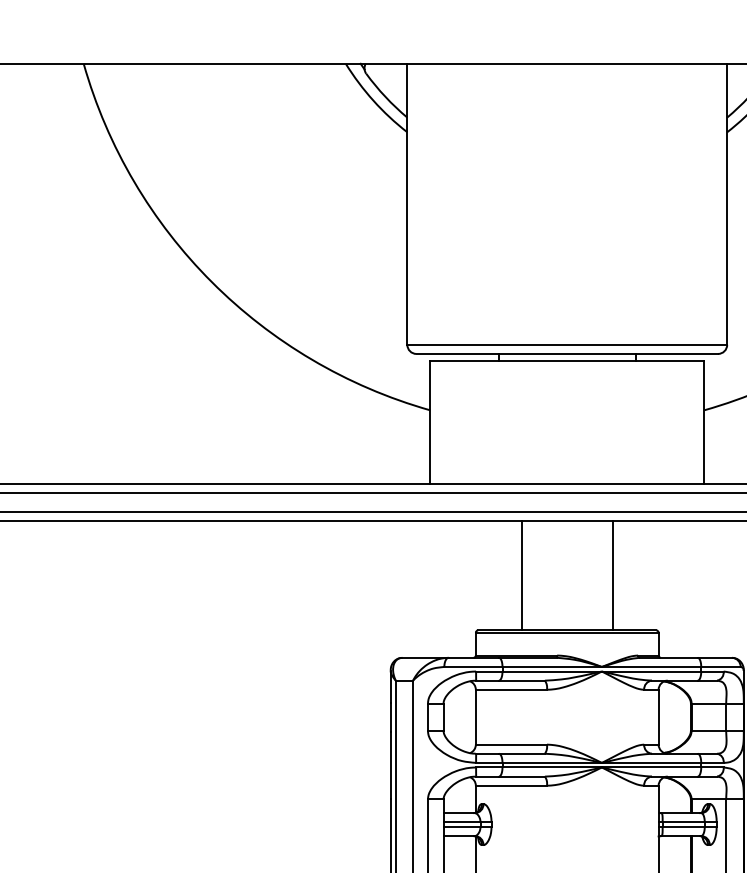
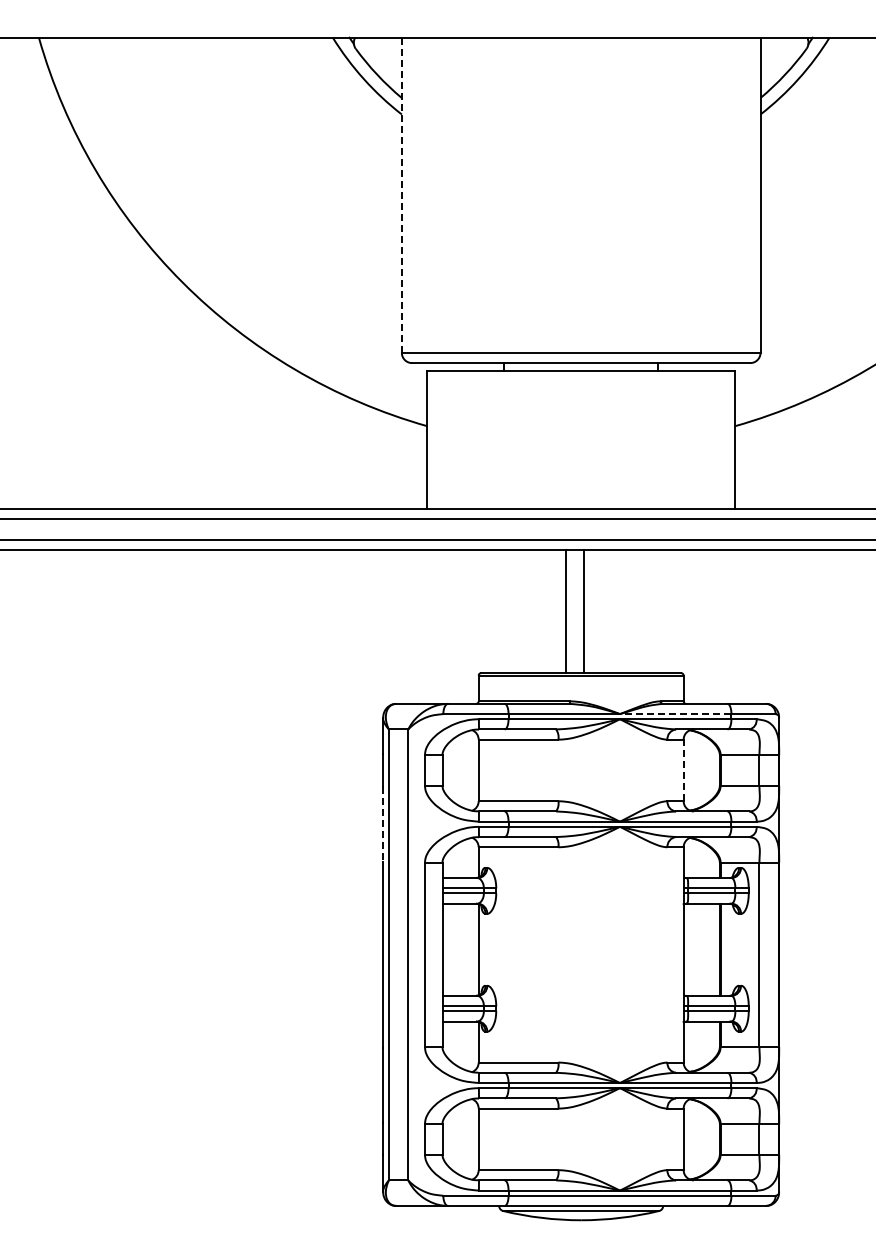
line: (407, 204) -> (401, 195), solid -> dashed
line: (521, 575) -> (565, 611), moved
line: (613, 575) -> (584, 611), moved
line: (651, 667) -> (675, 714), solid -> dashed
line: (658, 717) -> (683, 770), solid -> dashed
line: (390, 765) -> (383, 824), solid -> dashed

